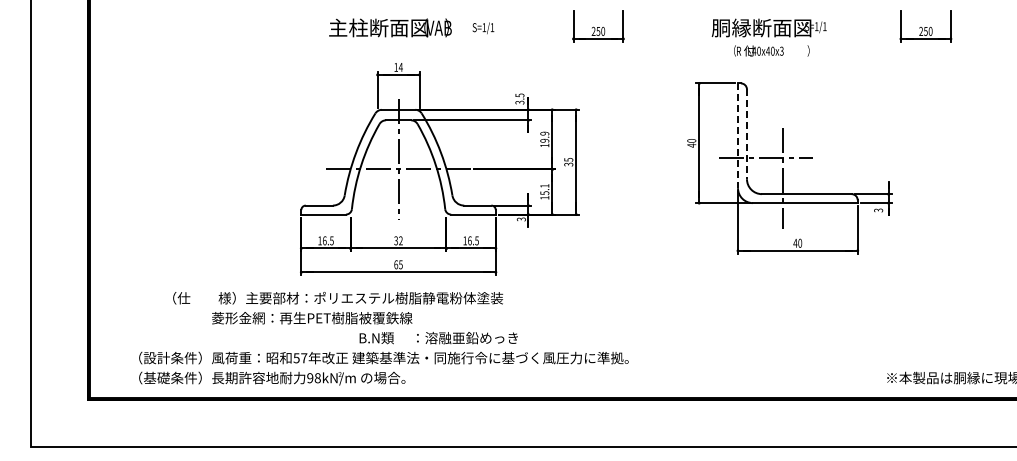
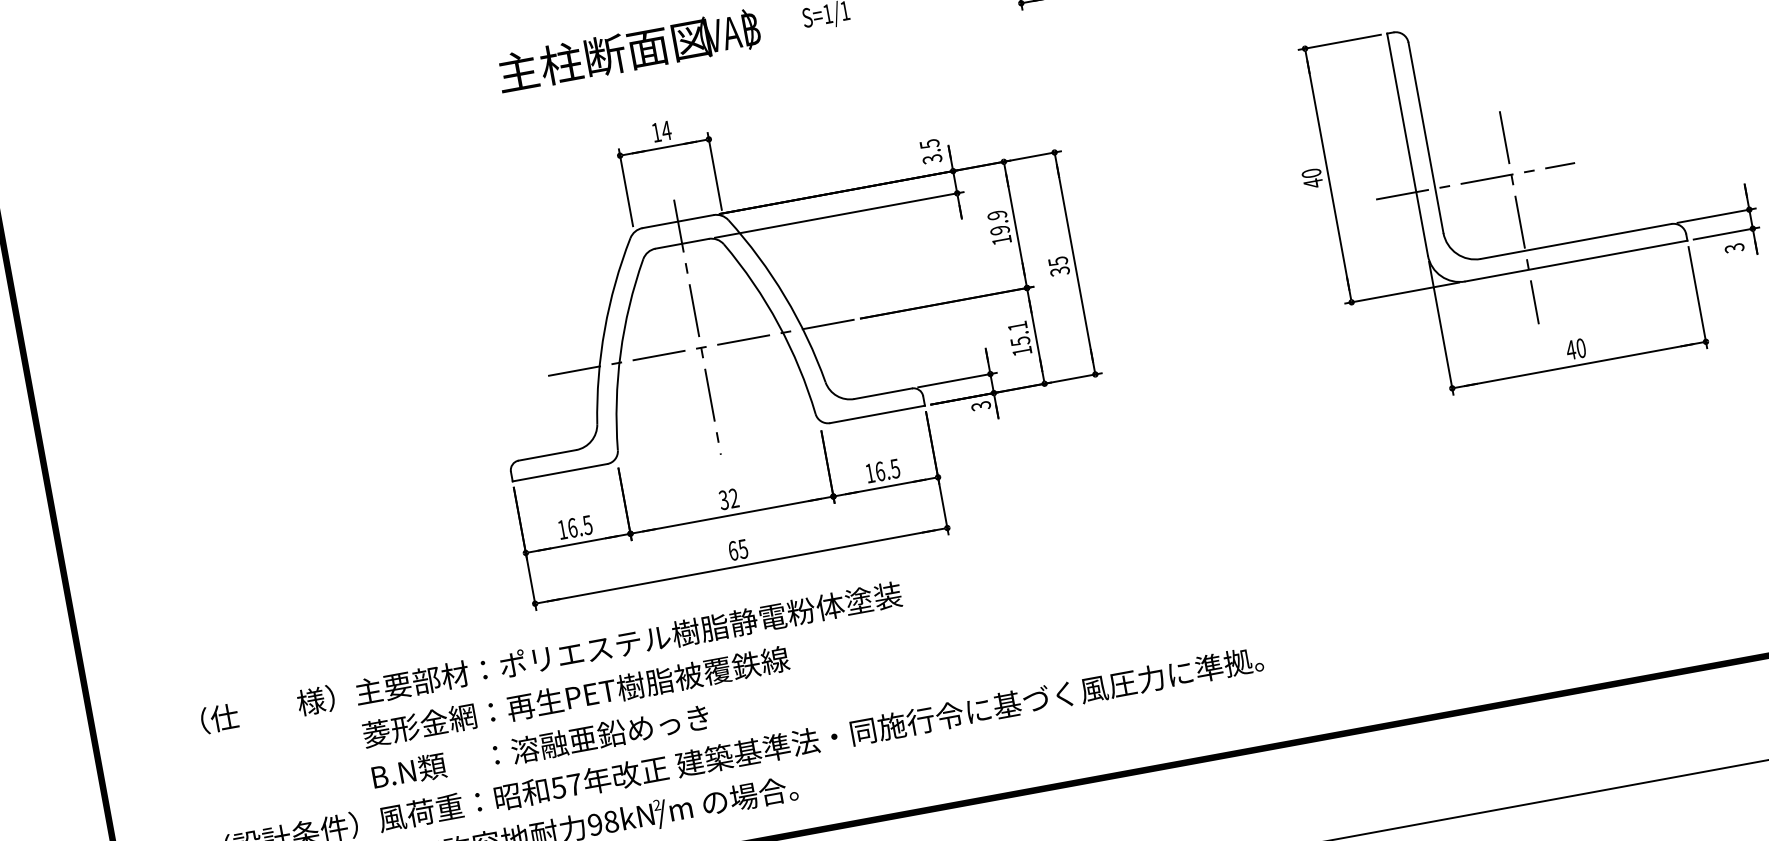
line: (746, 134) -> (1425, 138), dashed -> solid
line: (738, 136) -> (1408, 145), dashed -> solid
text: (338, 298) -> (552, 658), moved
text: (438, 338) -> (540, 747), moved

